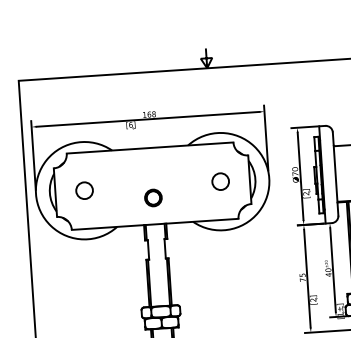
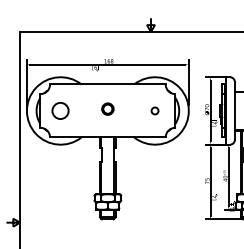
circle: (219, 181) -> (154, 110), size x0.6
circle: (84, 190) -> (60, 110), size x1.4
circle: (152, 197) -> (107, 108), moved

